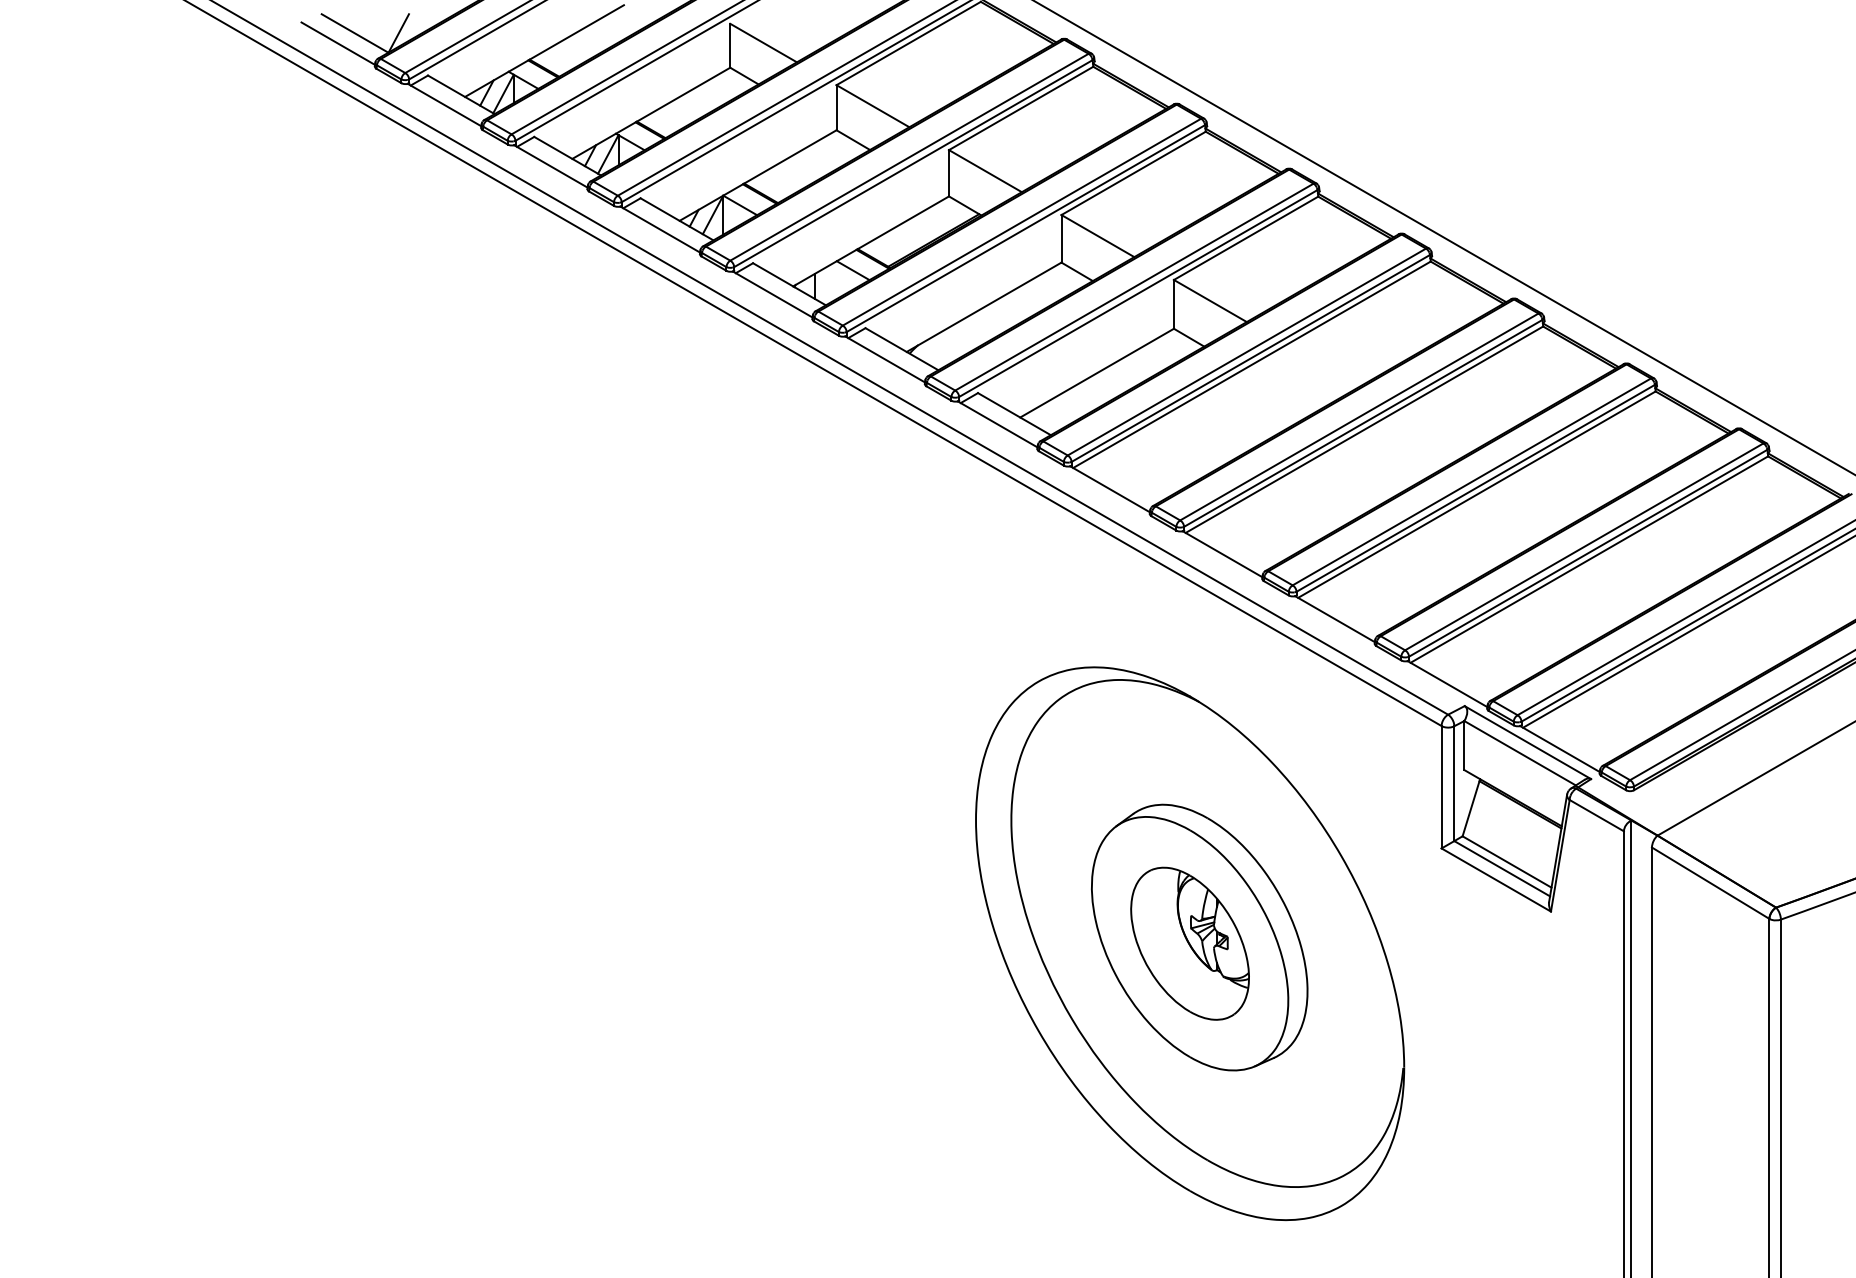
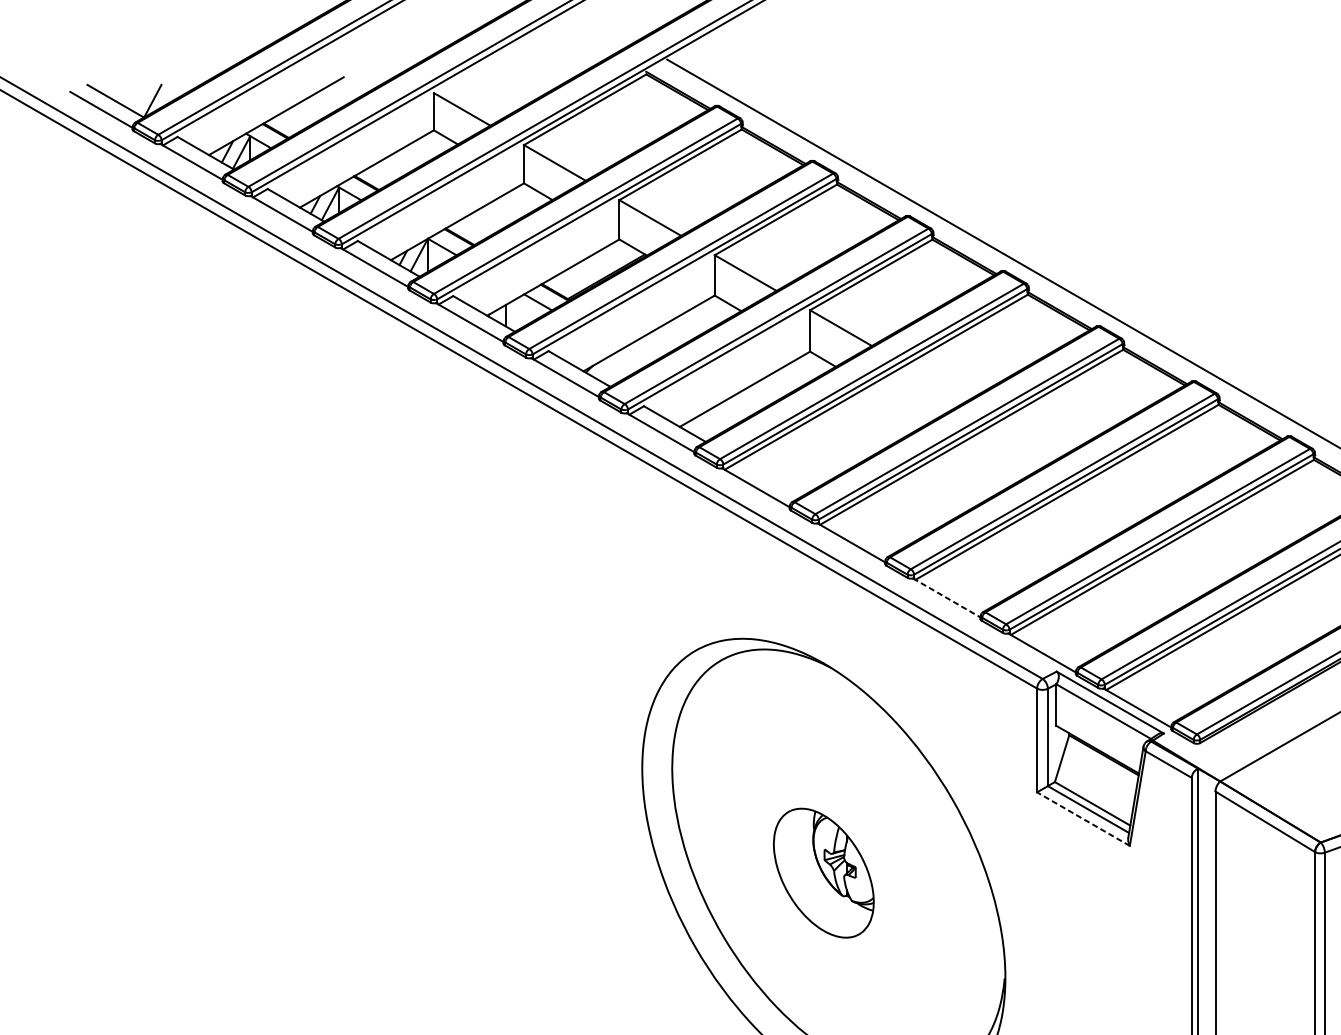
line: (1334, 619) -> (946, 598), solid -> dashed
line: (1495, 879) -> (1082, 818), solid -> dashed
part: (1199, 937) -> (831, 867), removed

